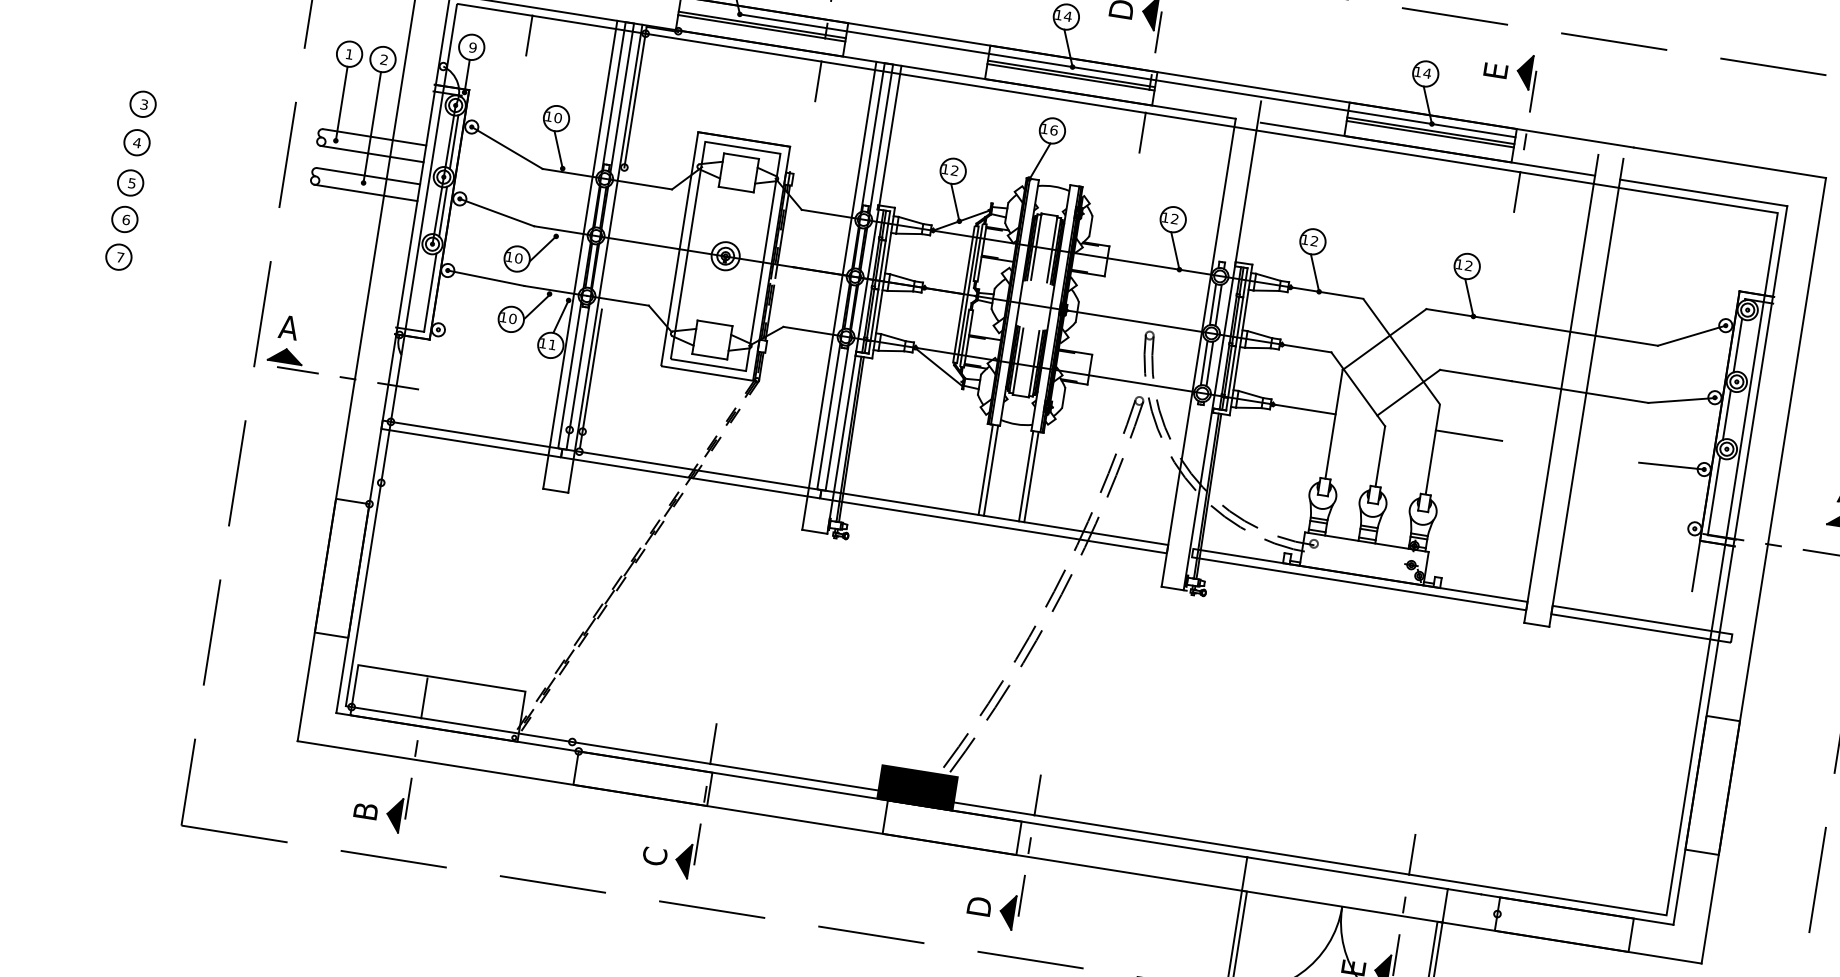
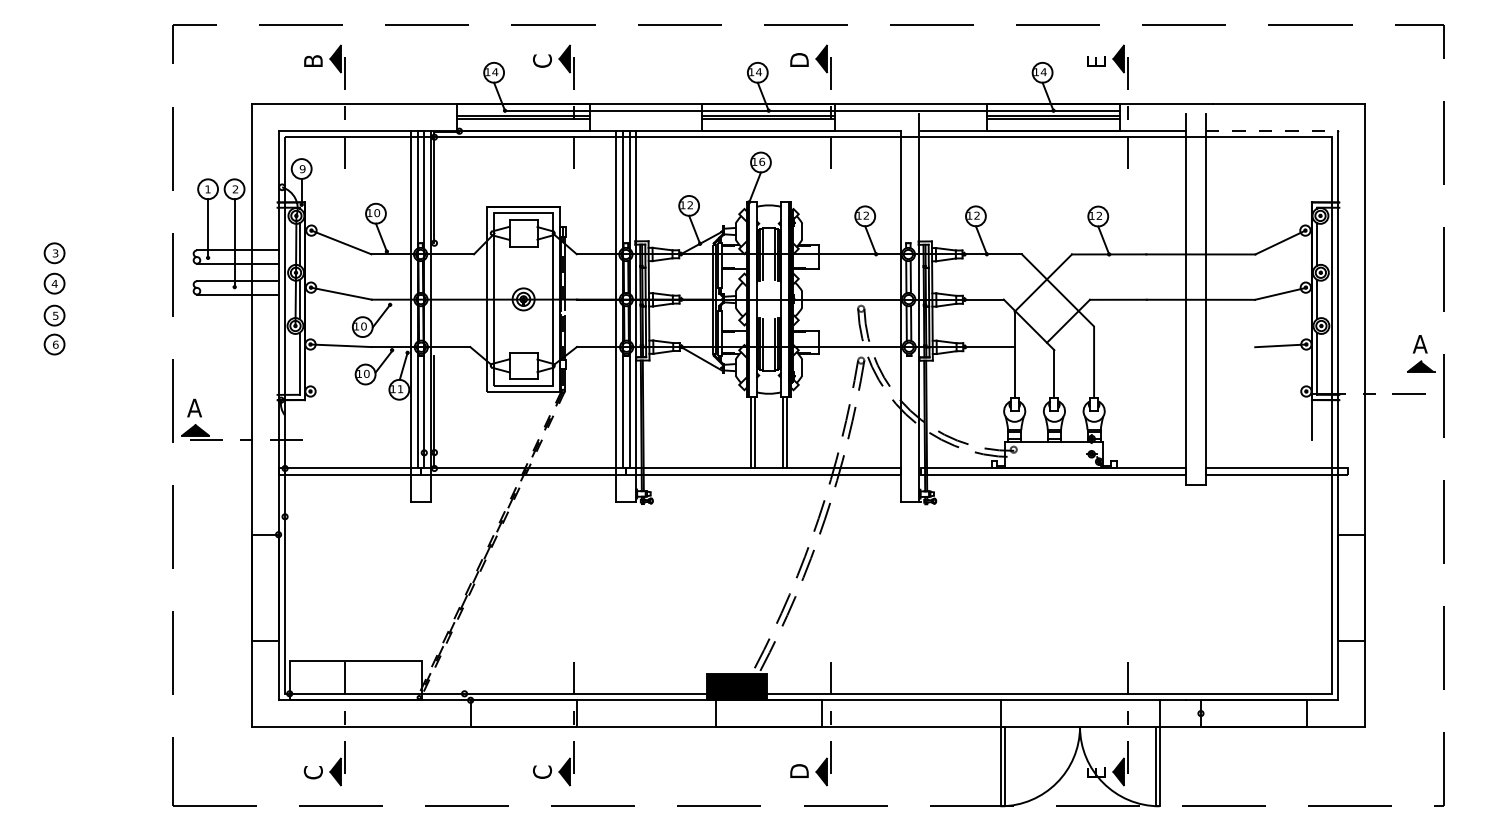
line: (1704, 192) -> (1272, 130), solid -> dashed
part: (118, 257) -> (54, 374), removed
line: (1469, 436) -> (1120, 347), removed
text: (364, 810) -> (312, 772), B -> C

